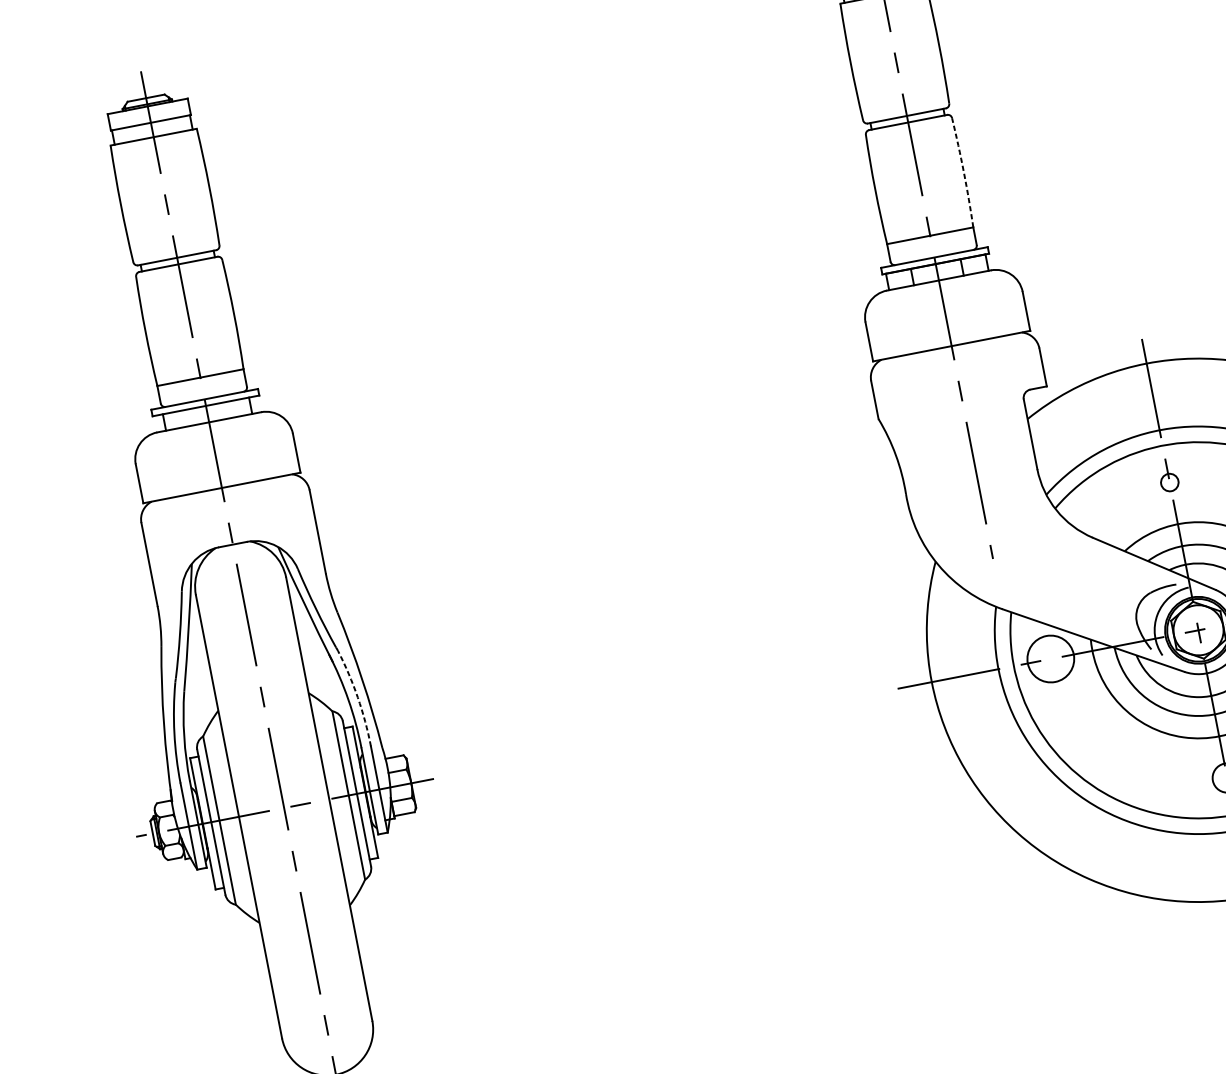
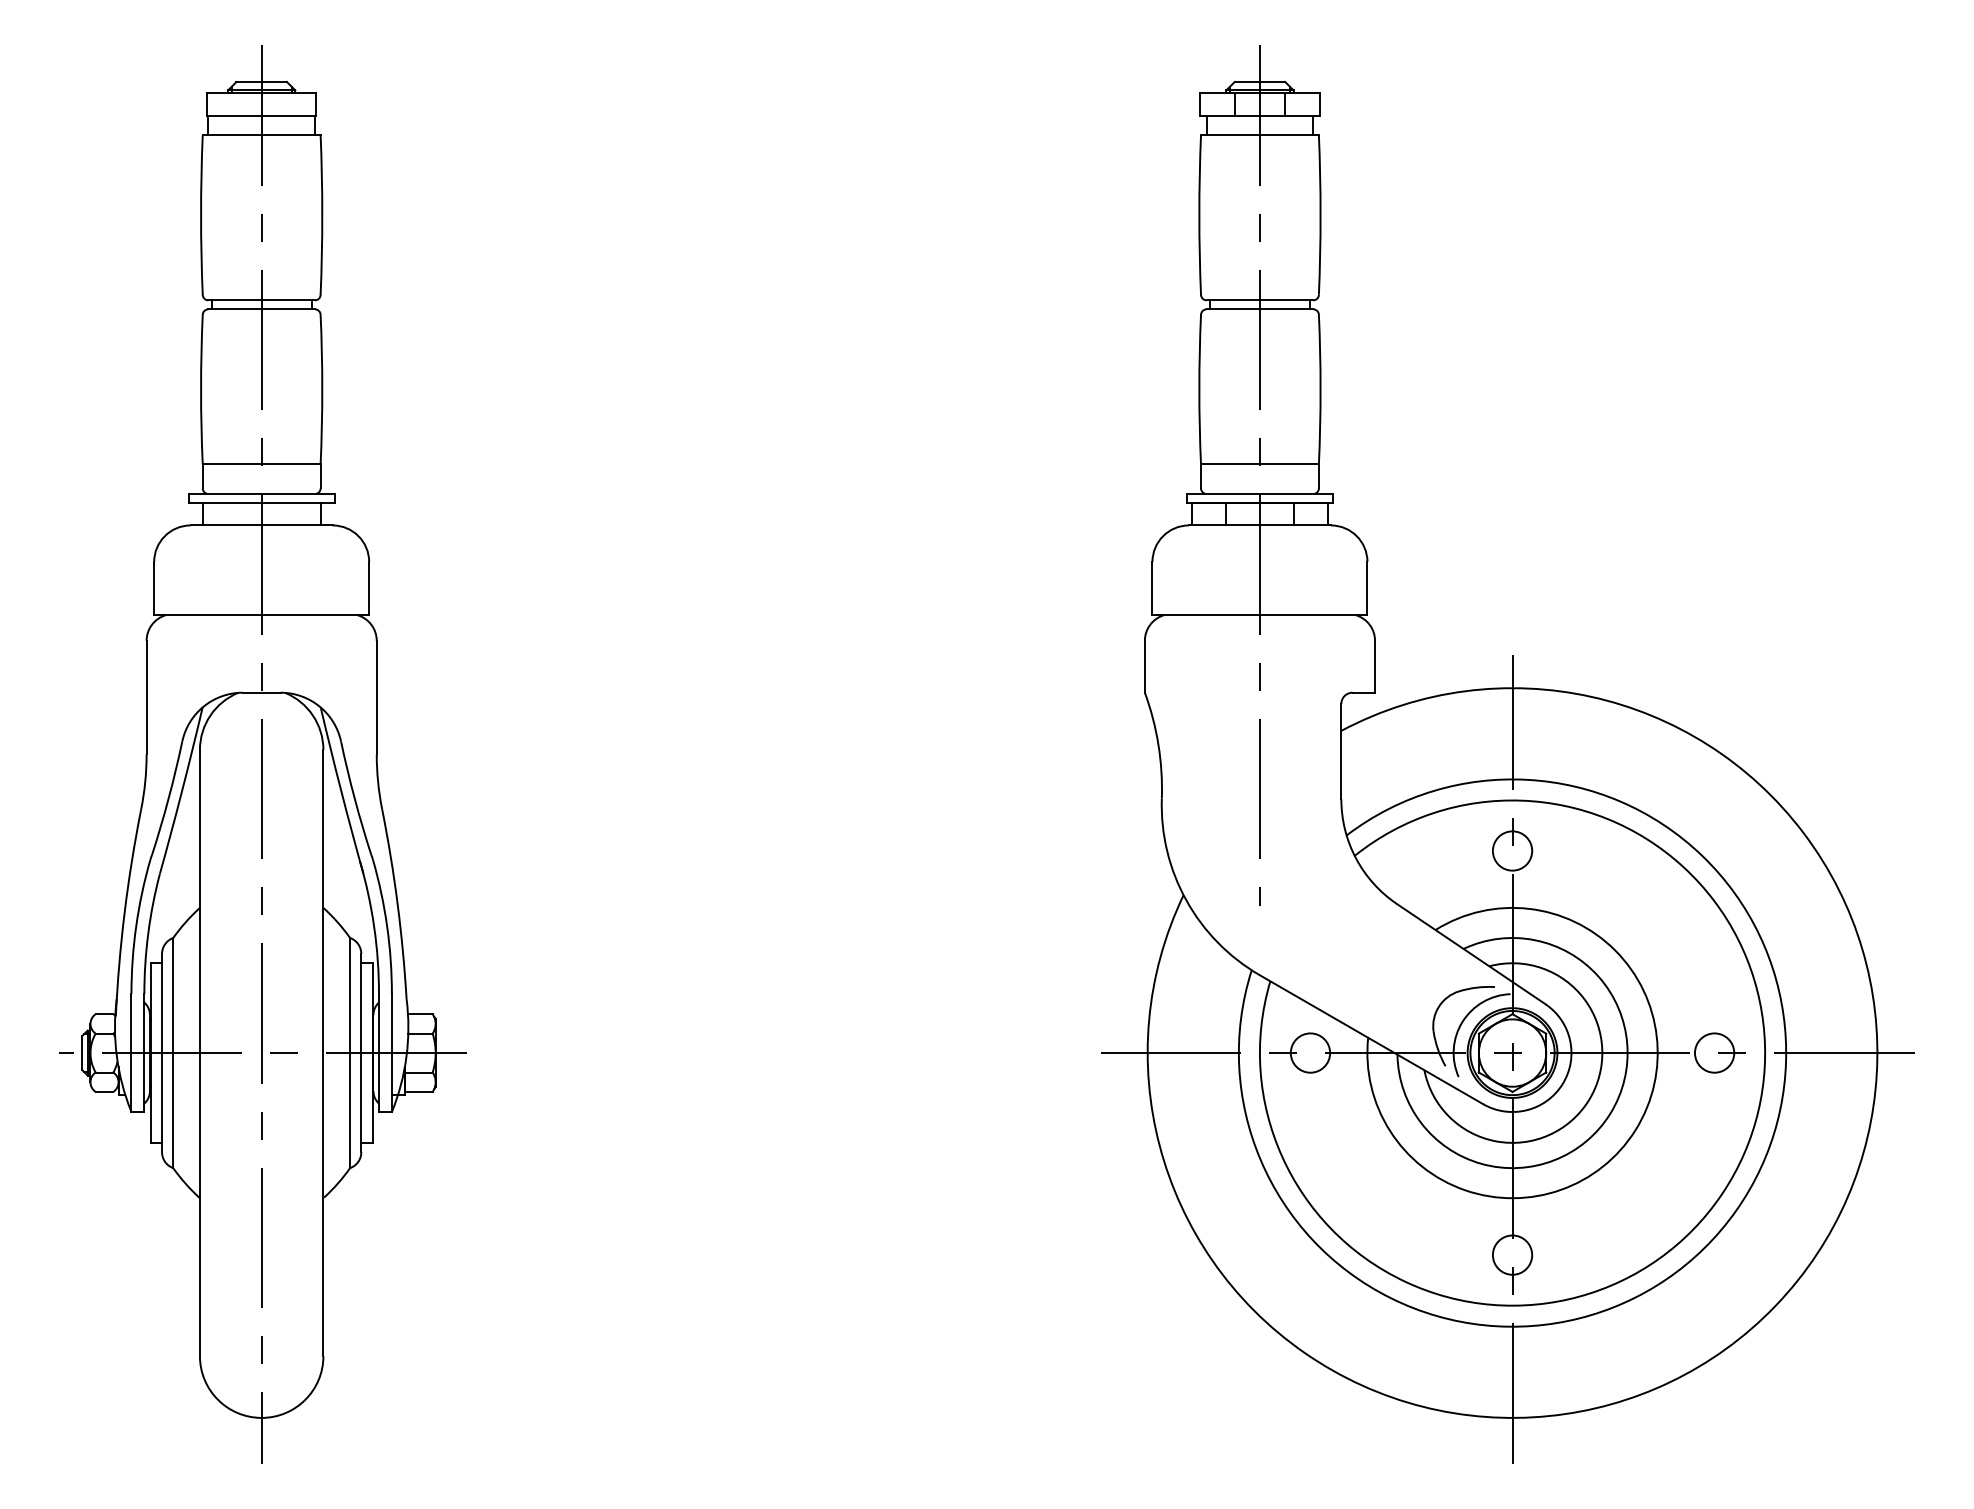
arc: (963, 172) -> (1320, 389), dashed -> solid
circle: (1169, 482) -> (1512, 850), size x1.67
circle: (1050, 658) -> (1310, 1052), size x0.62
arc: (358, 697) -> (387, 926), dashed -> solid

